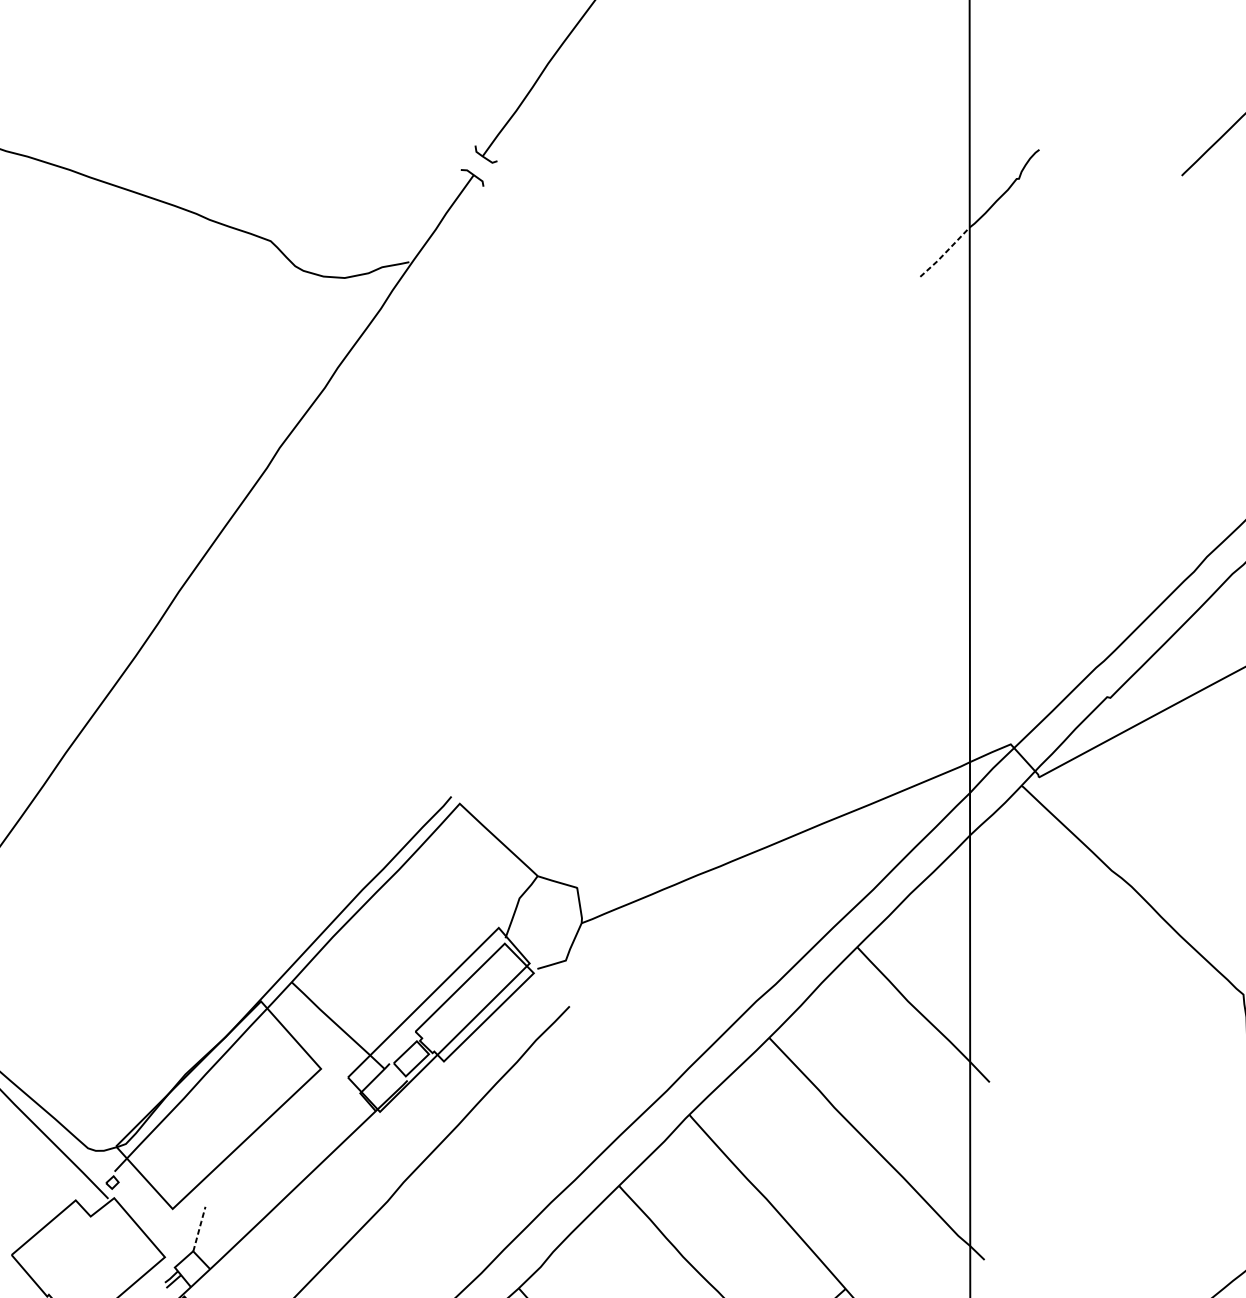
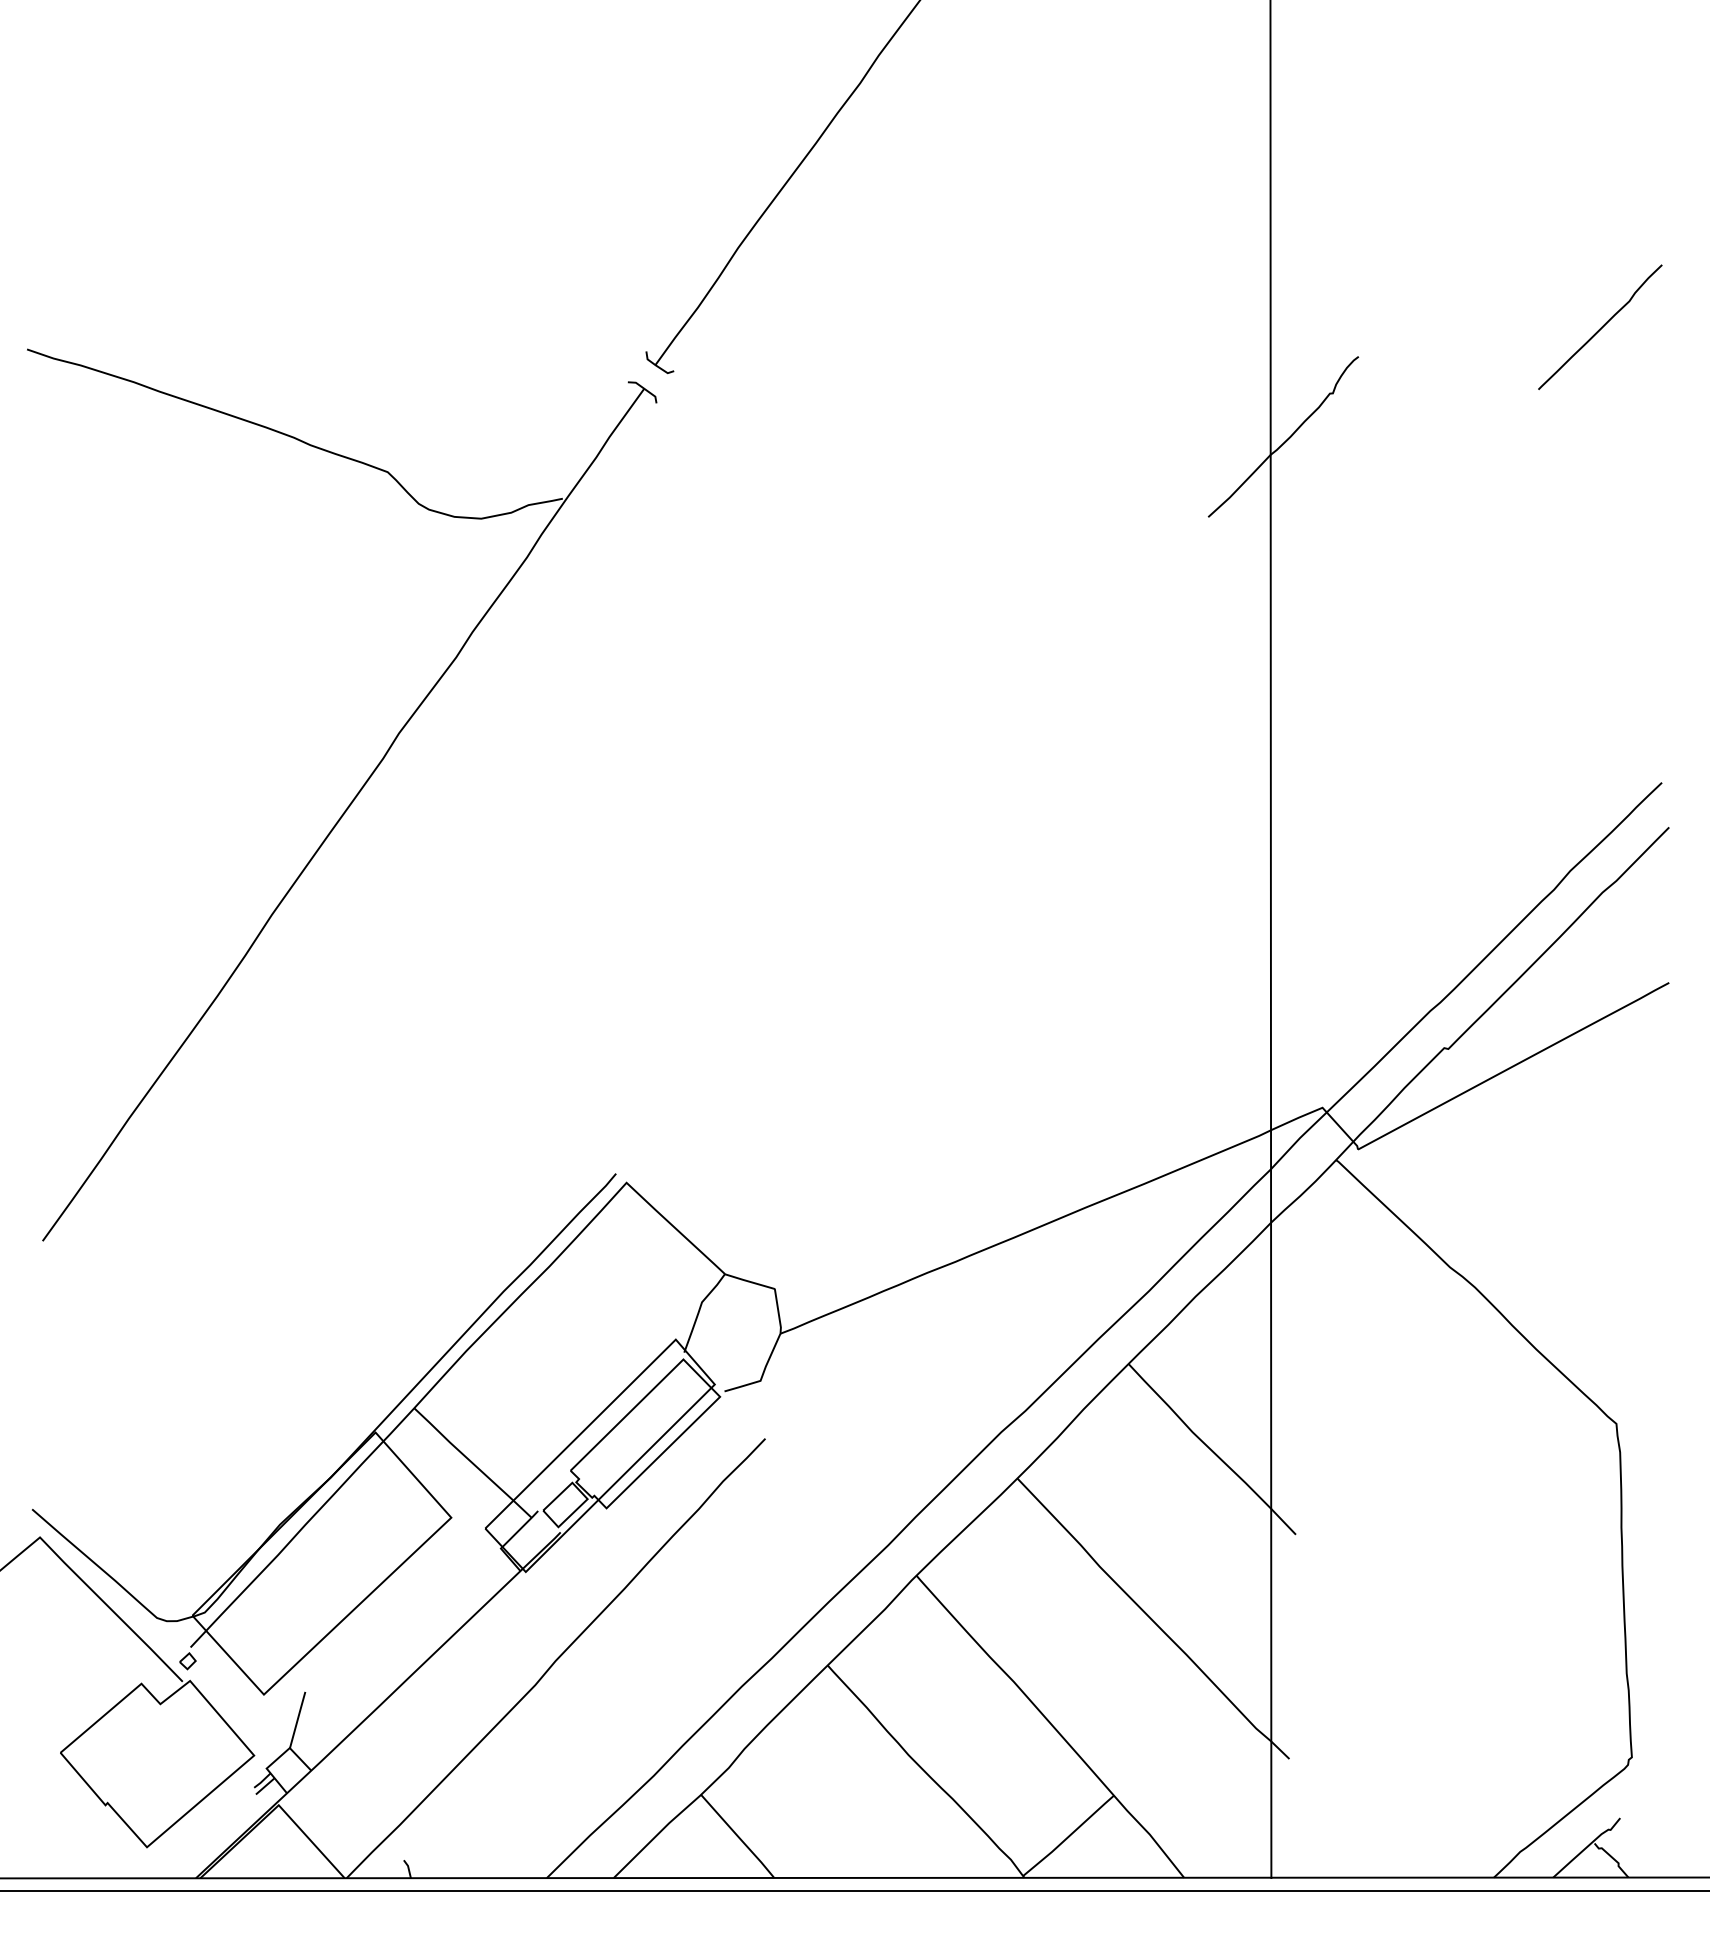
line: (945, 252) -> (1240, 486), dashed -> solid
line: (199, 1228) -> (297, 1719), dashed -> solid

